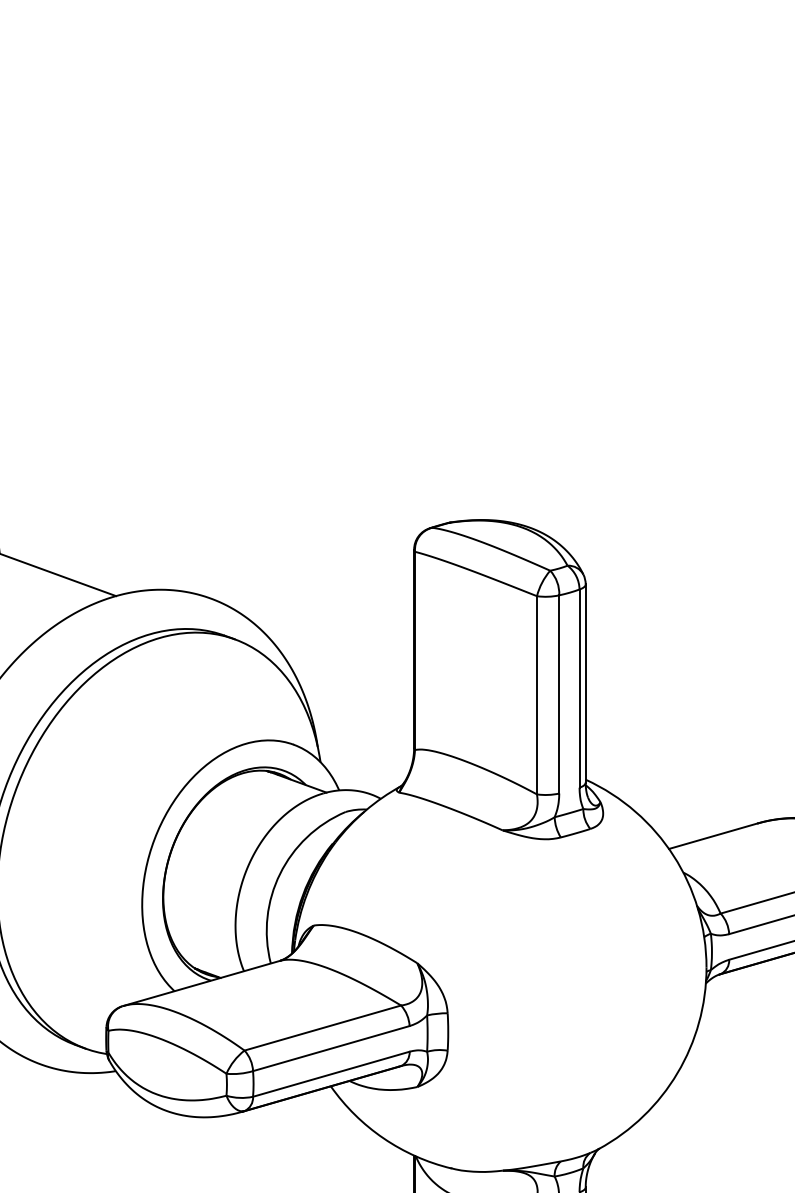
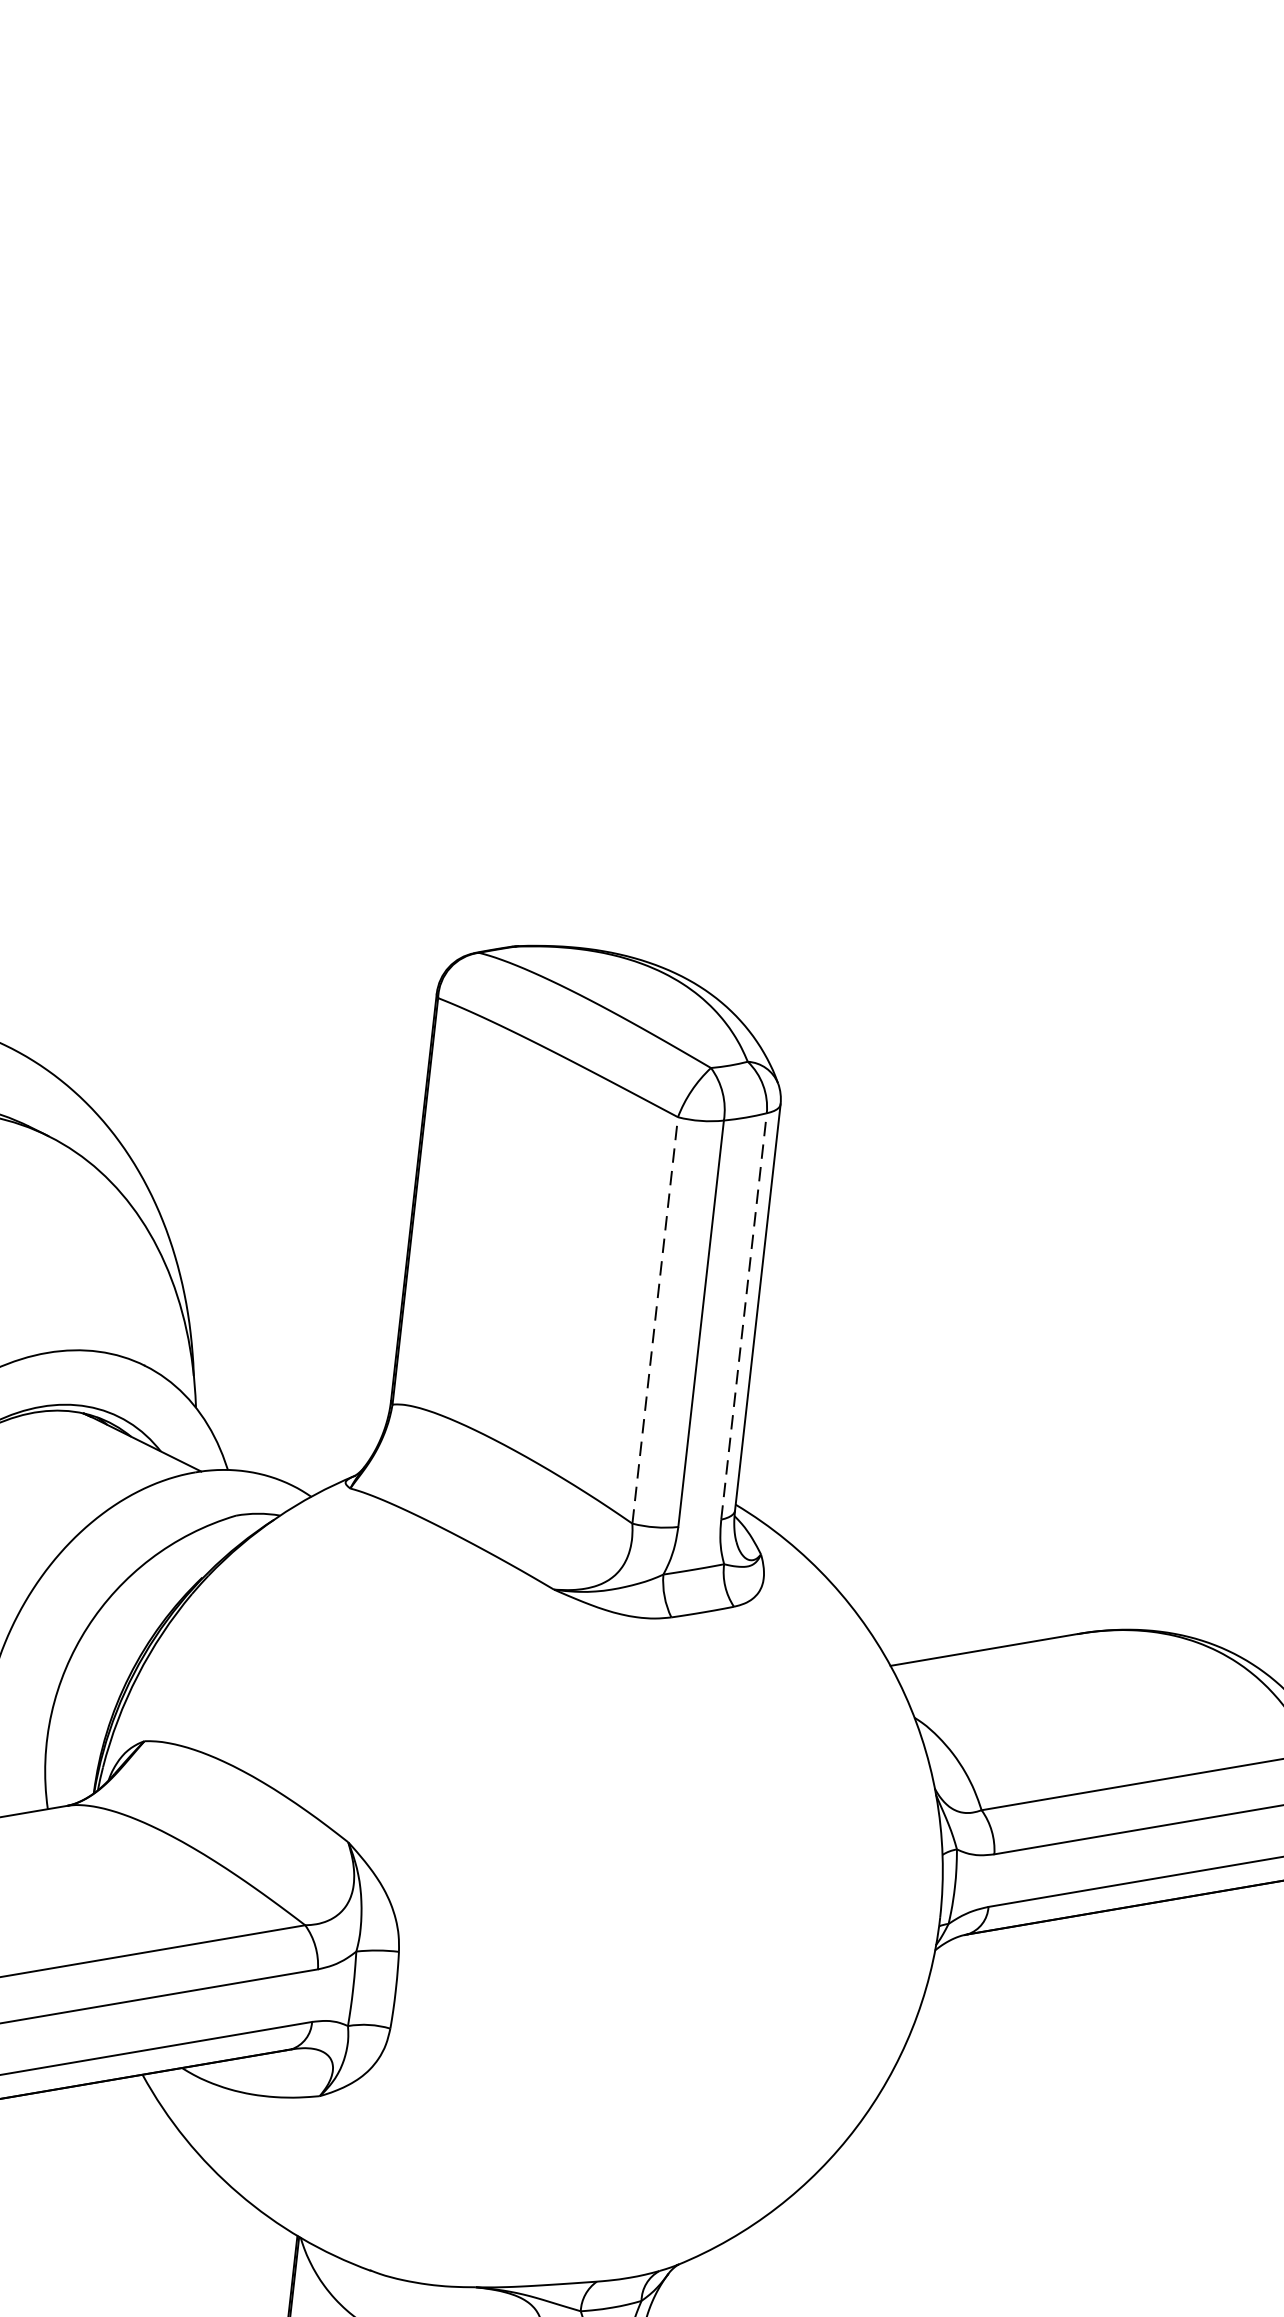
line: (579, 688) -> (743, 1316), solid -> dashed
line: (536, 694) -> (654, 1318), solid -> dashed

